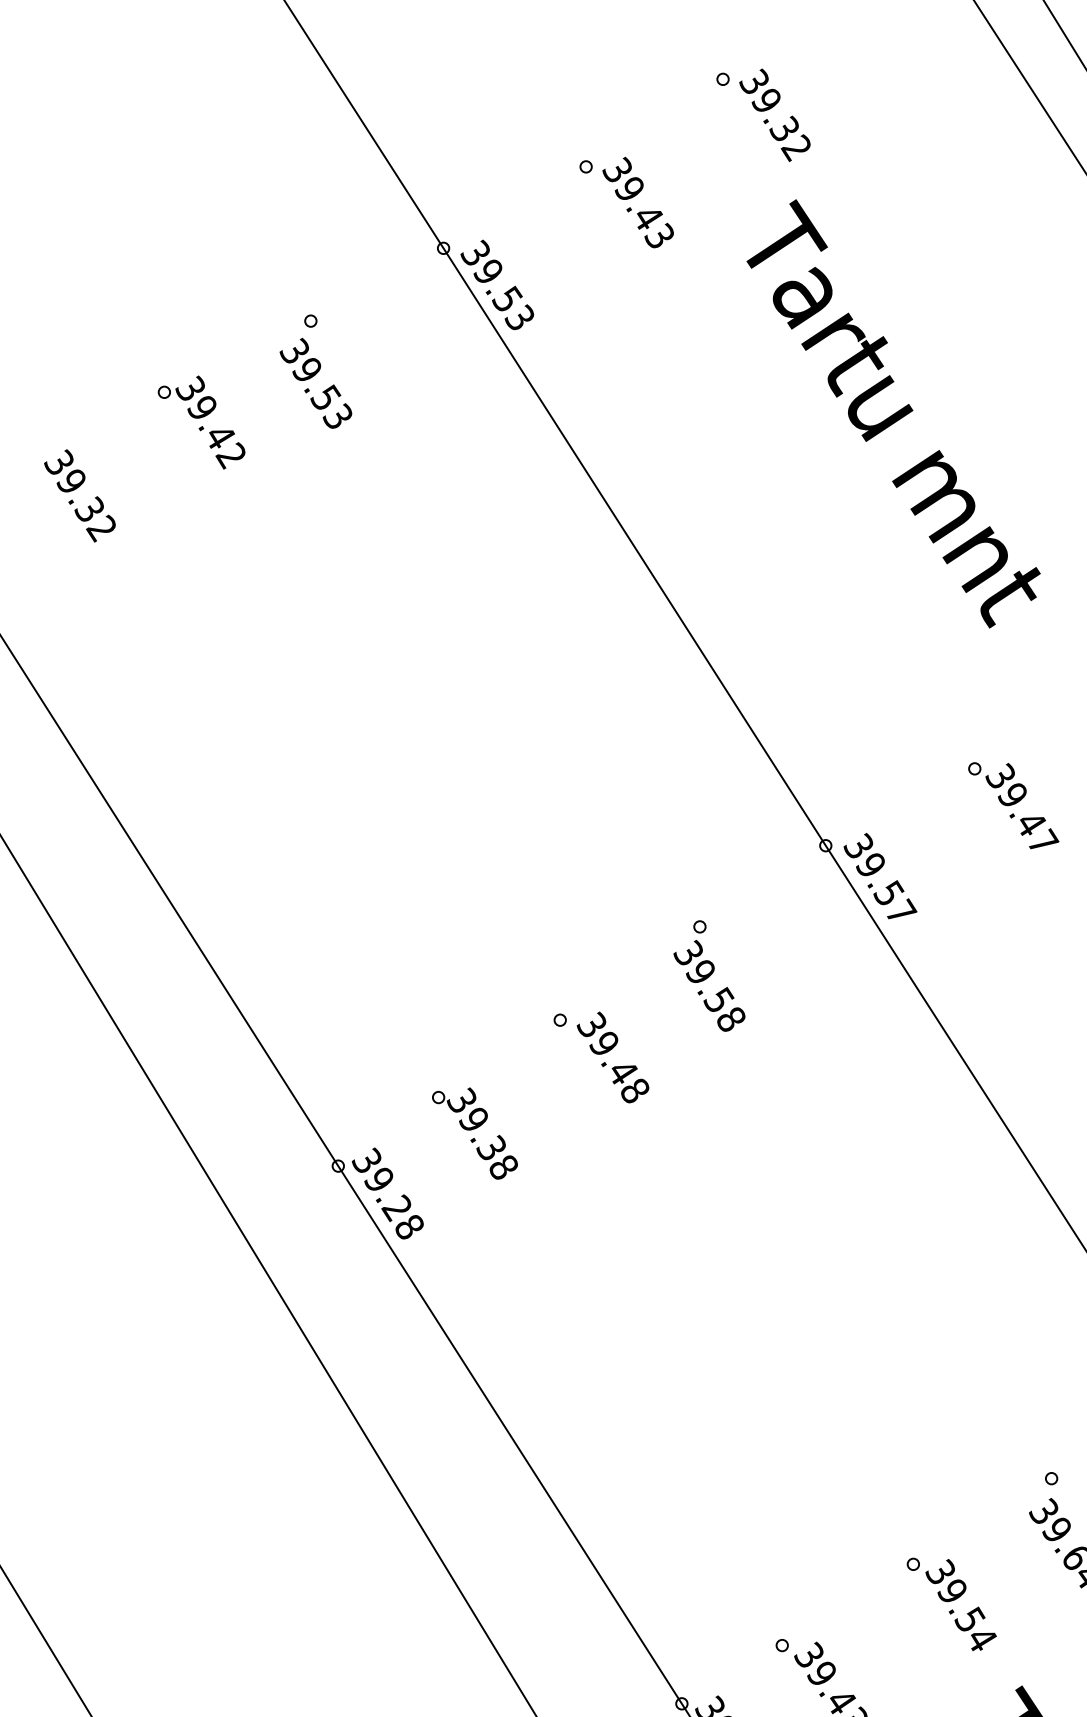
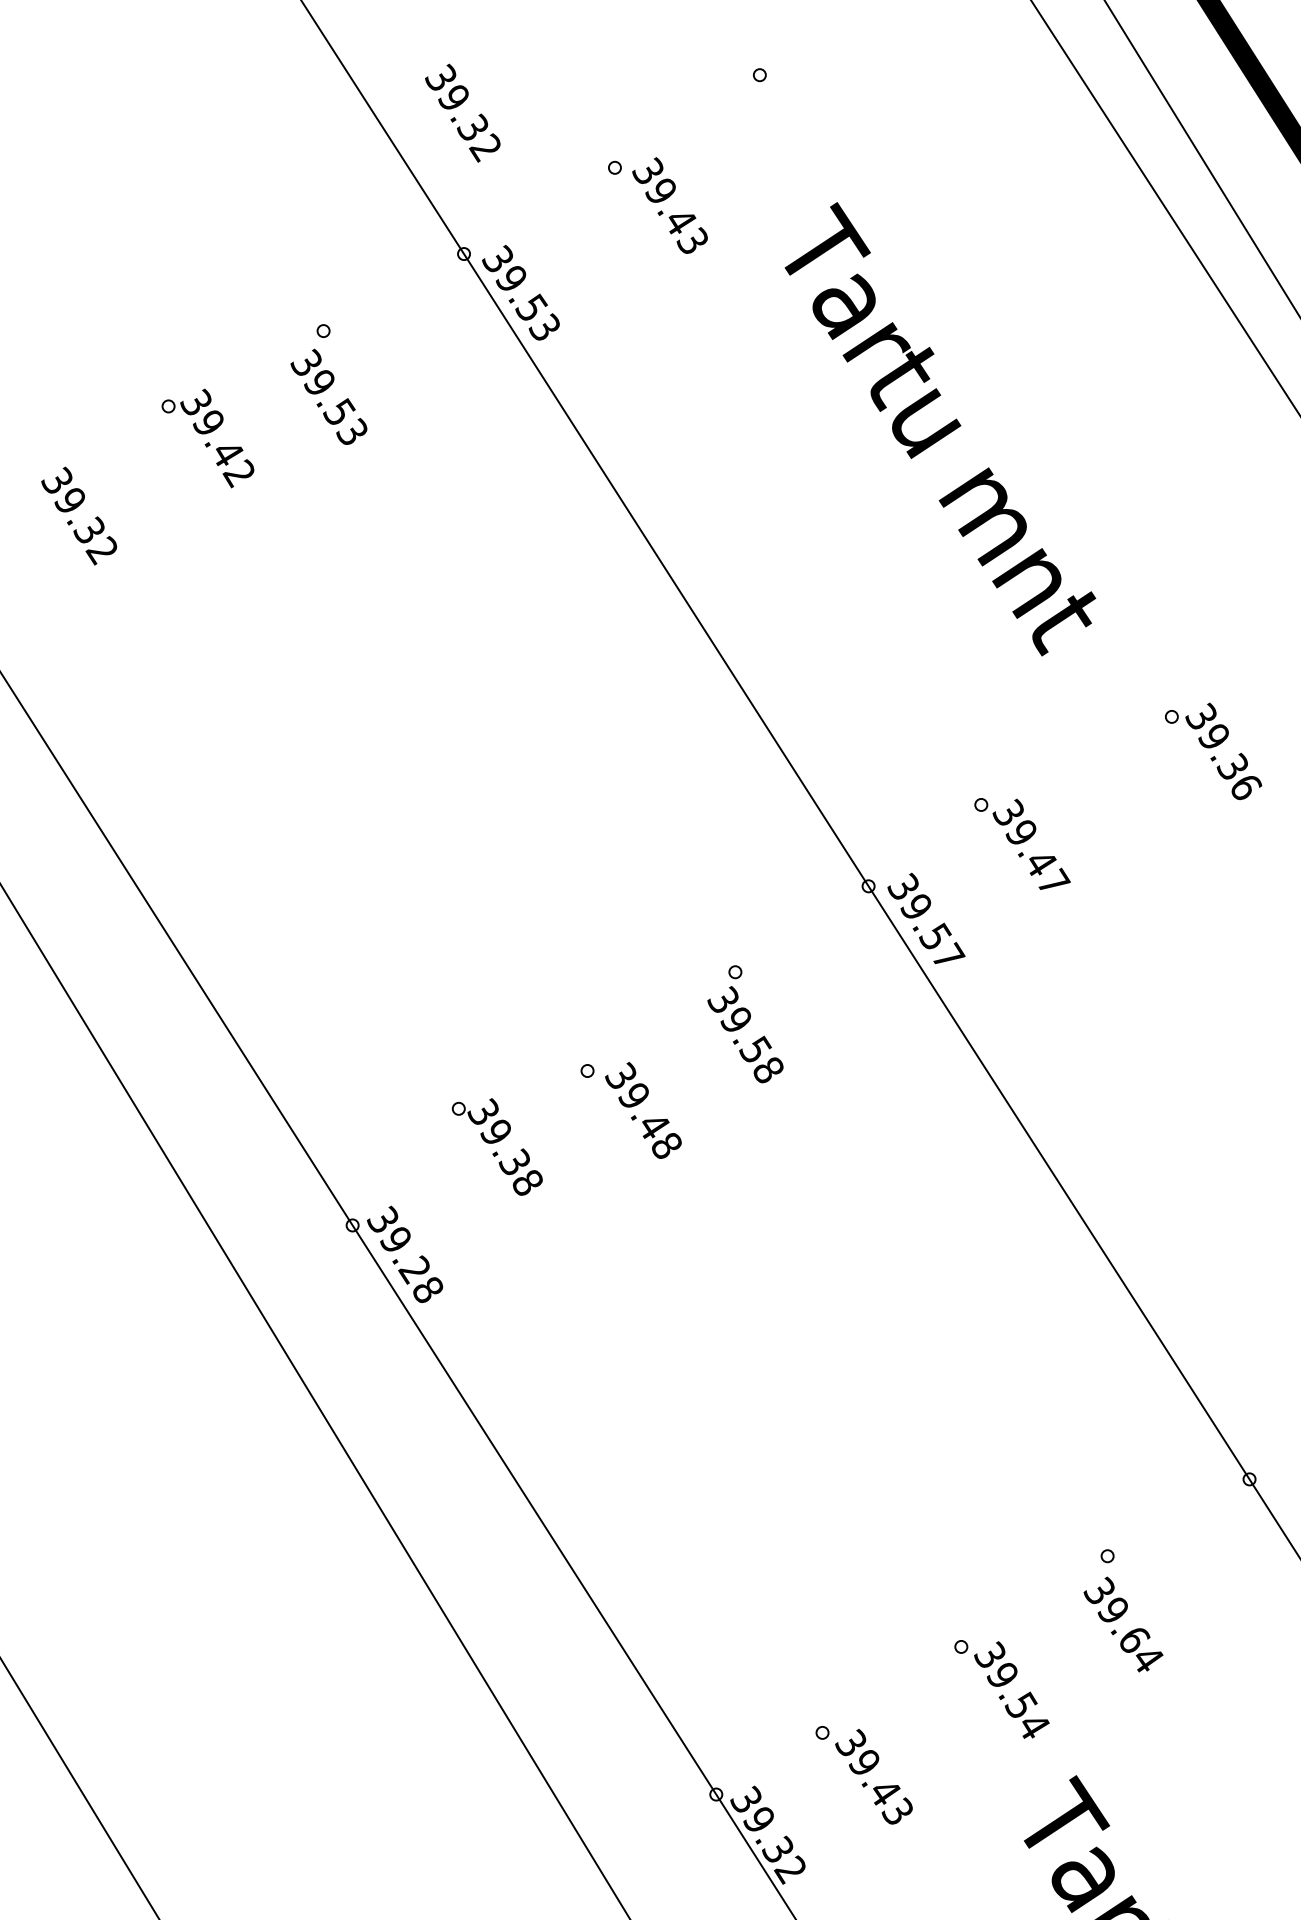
text: (774, 114) -> (462, 112), moved
part: (1013, 805) -> (1022, 843), moved
part: (474, 1133) -> (496, 1146), moved

